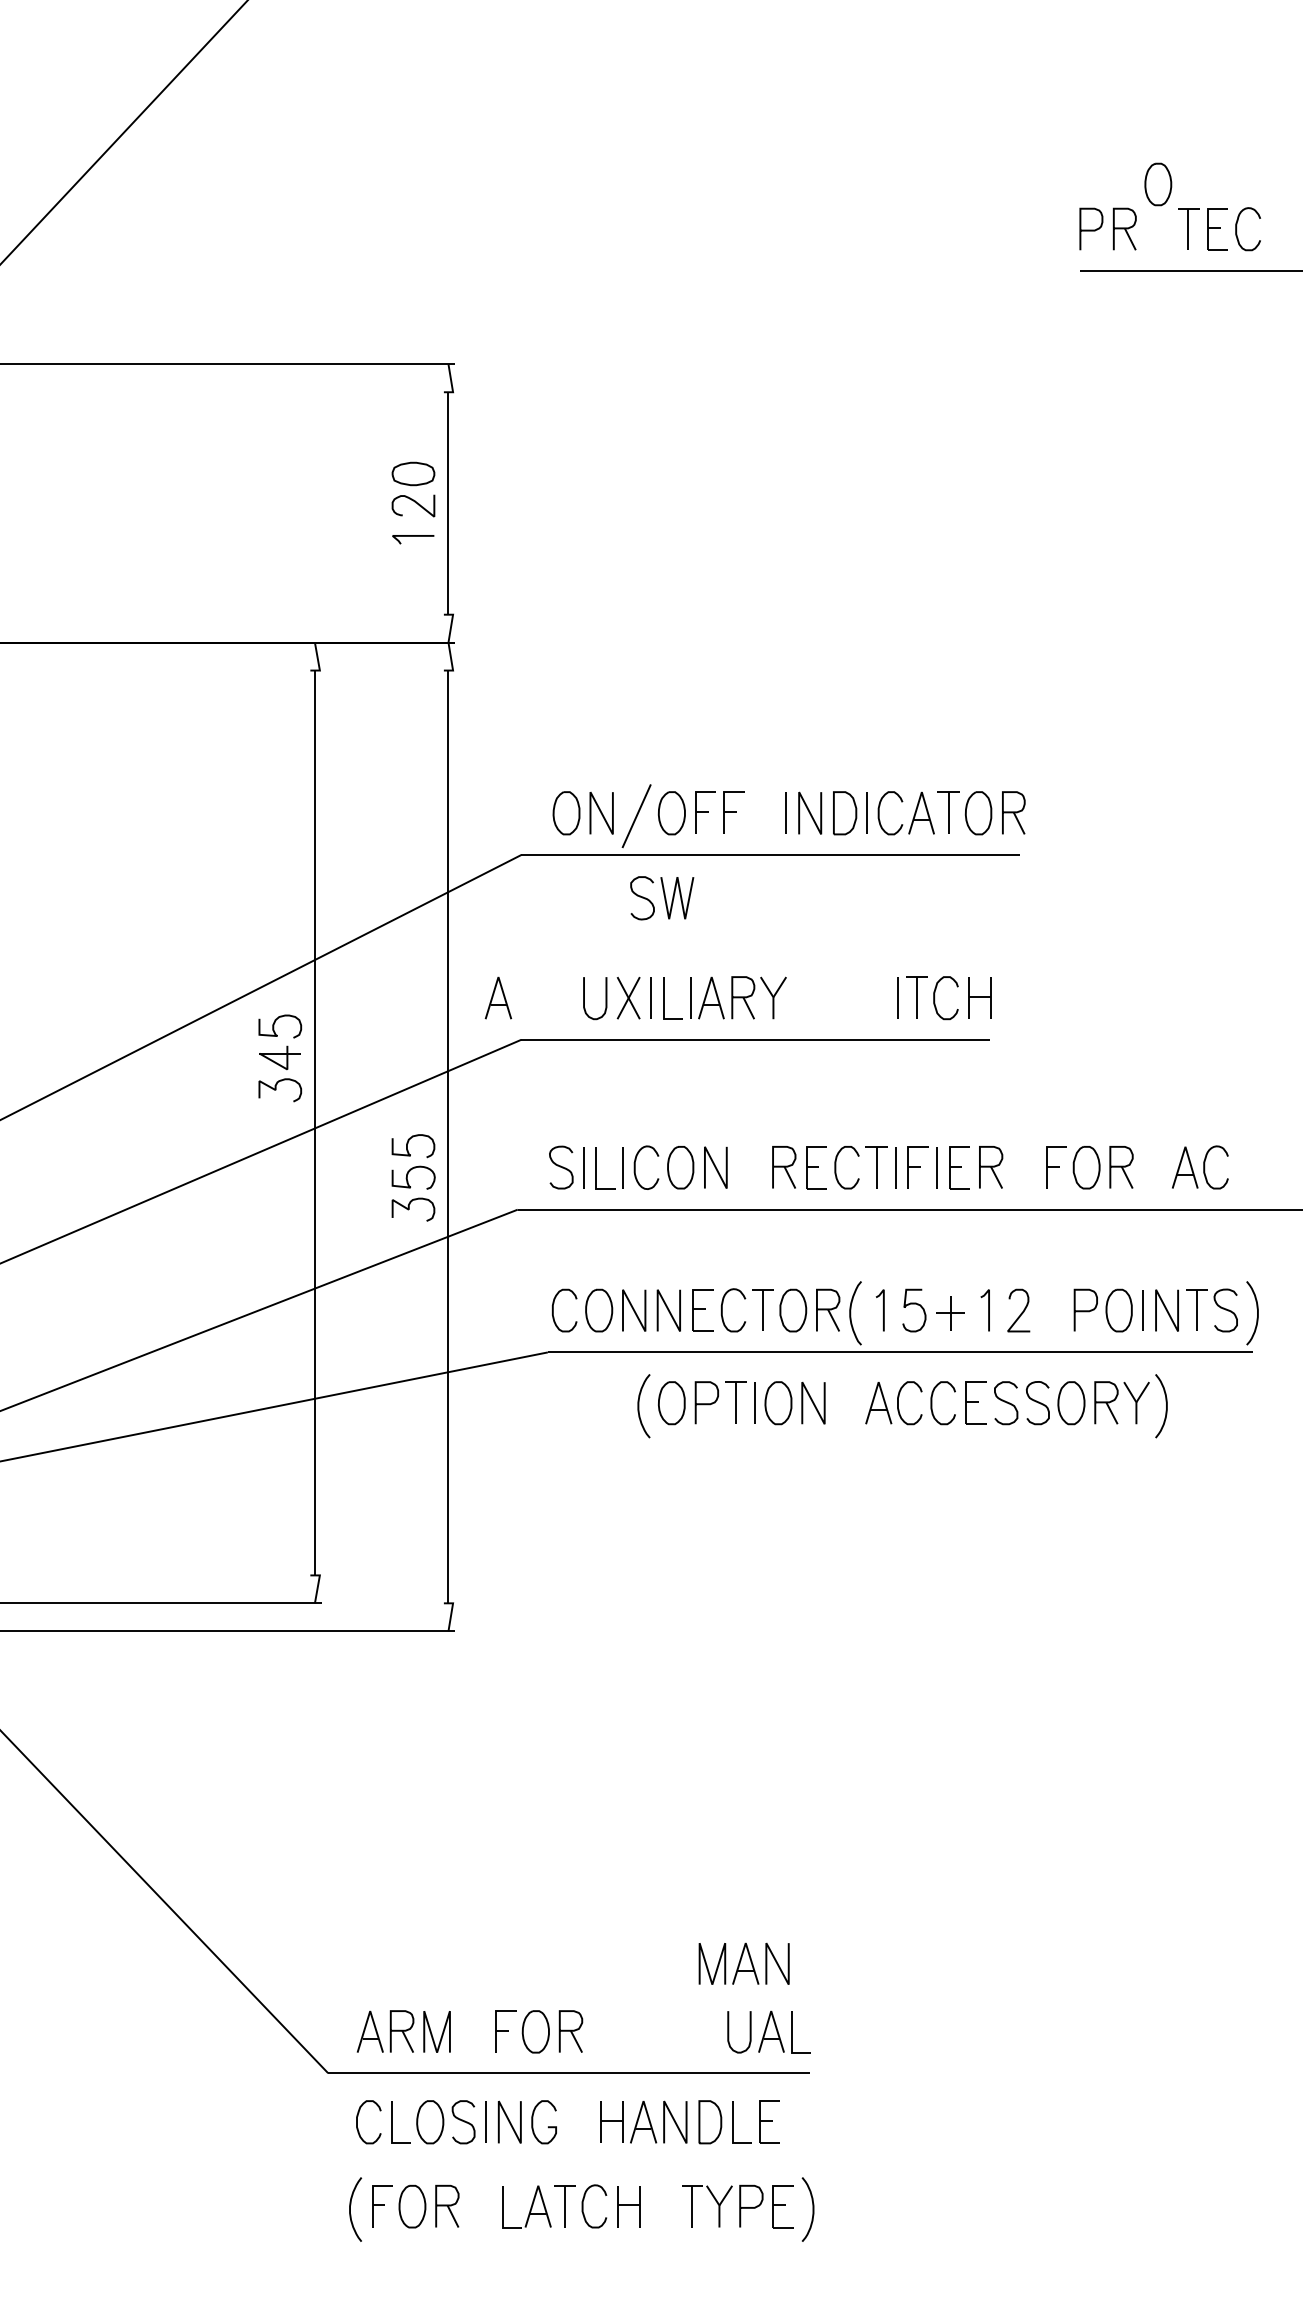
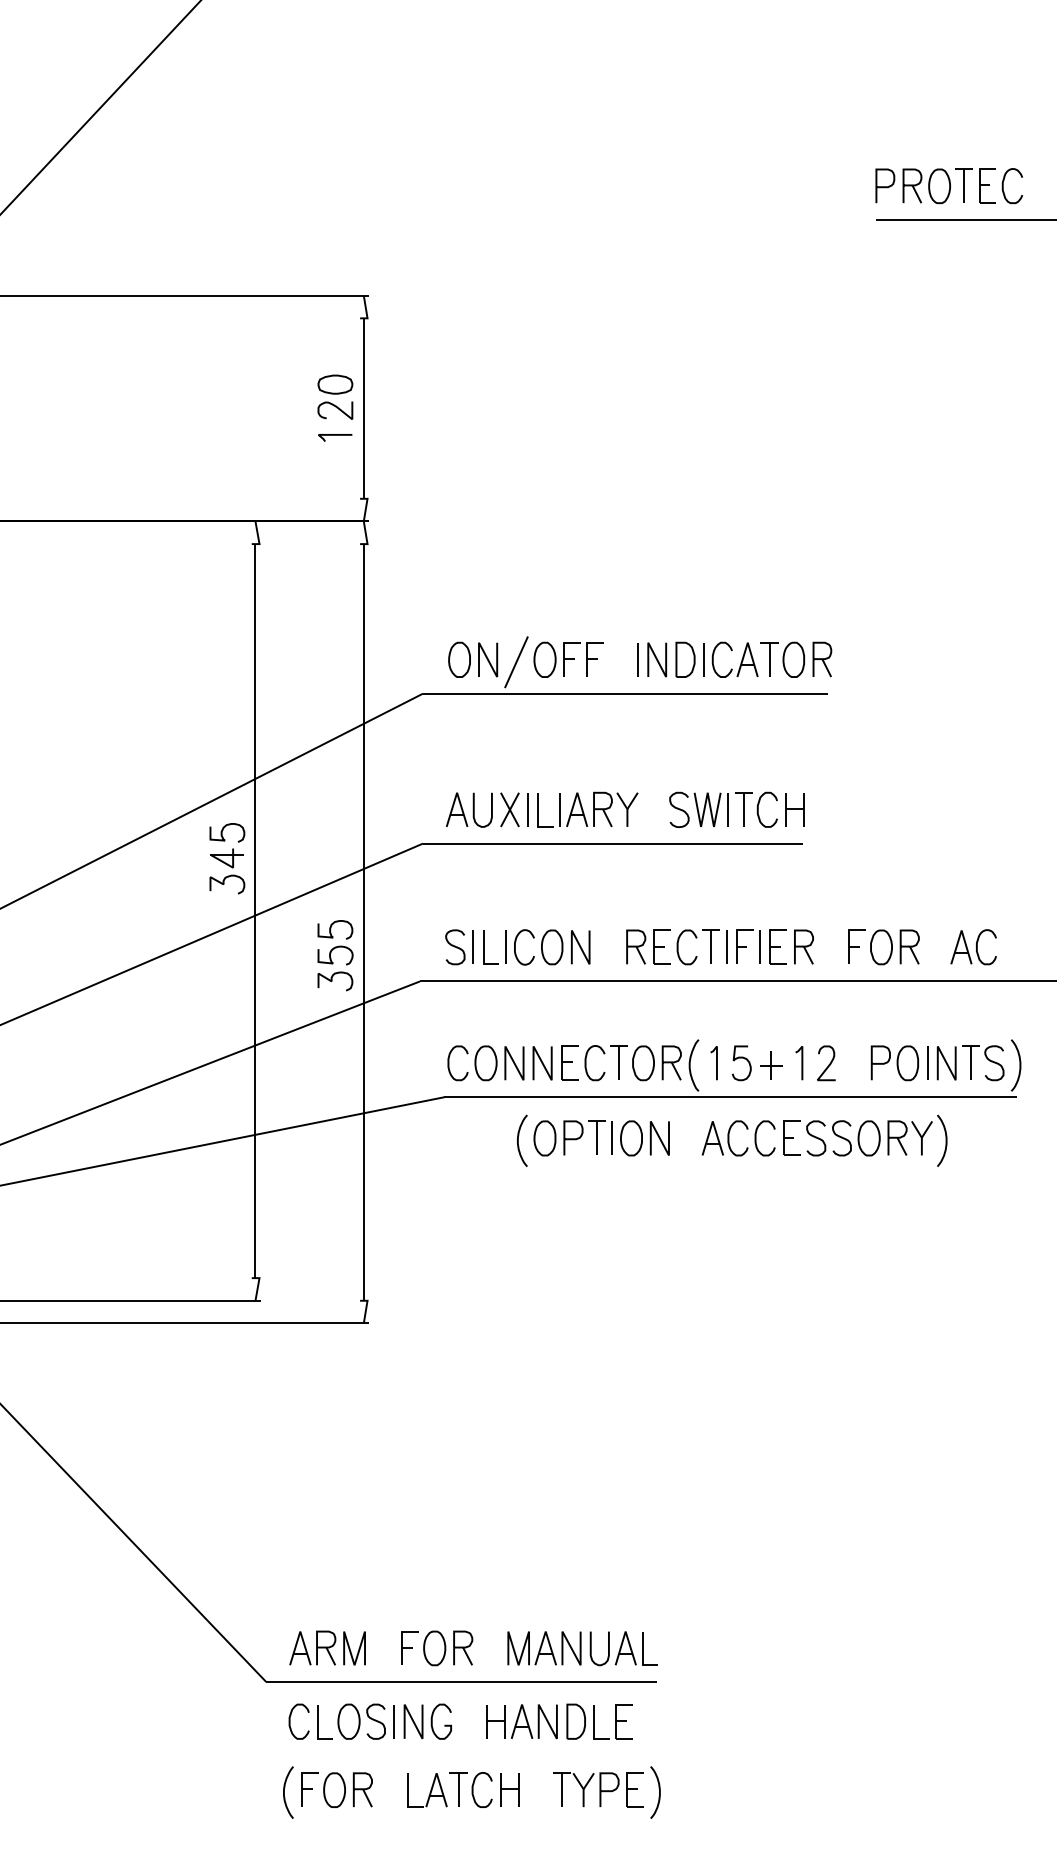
part: (1158, 184) -> (939, 186), moved
part: (662, 898) -> (695, 810), moved
part: (498, 997) -> (457, 809), moved
part: (743, 1963) -> (543, 1648), moved

